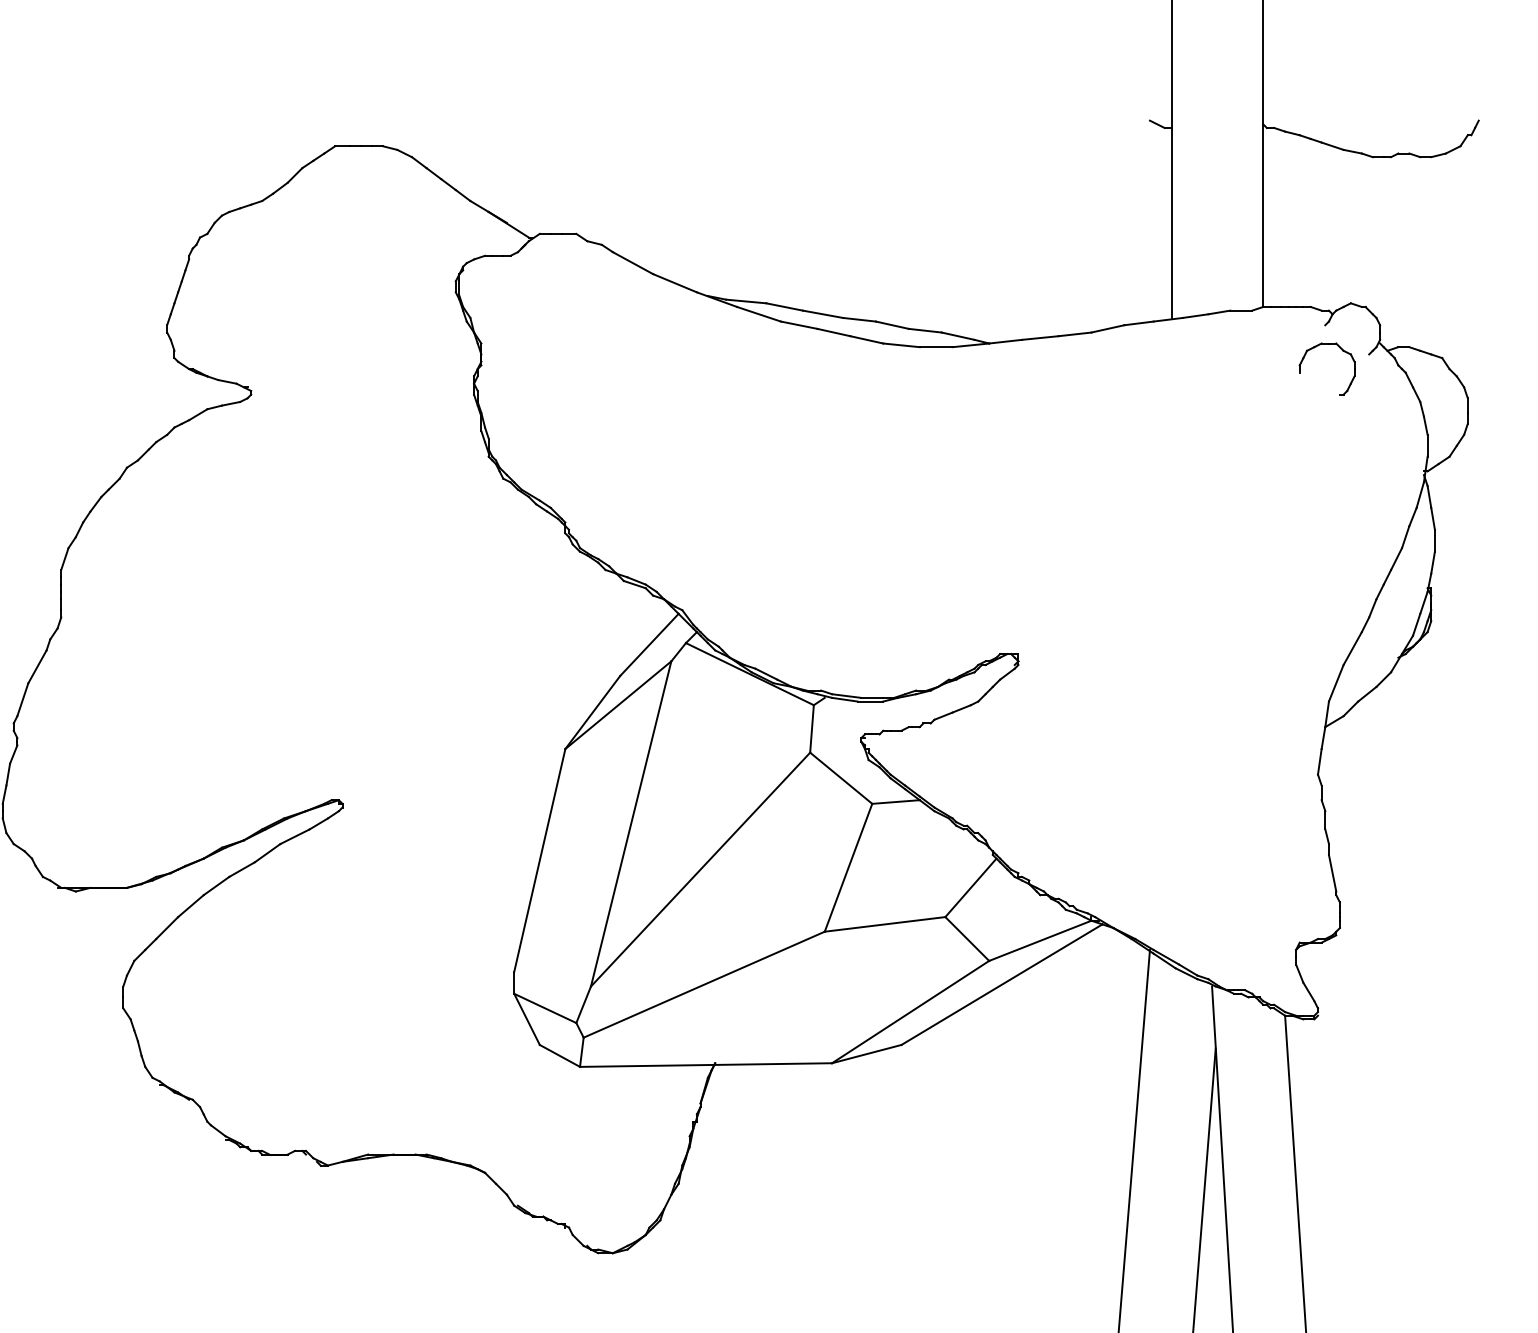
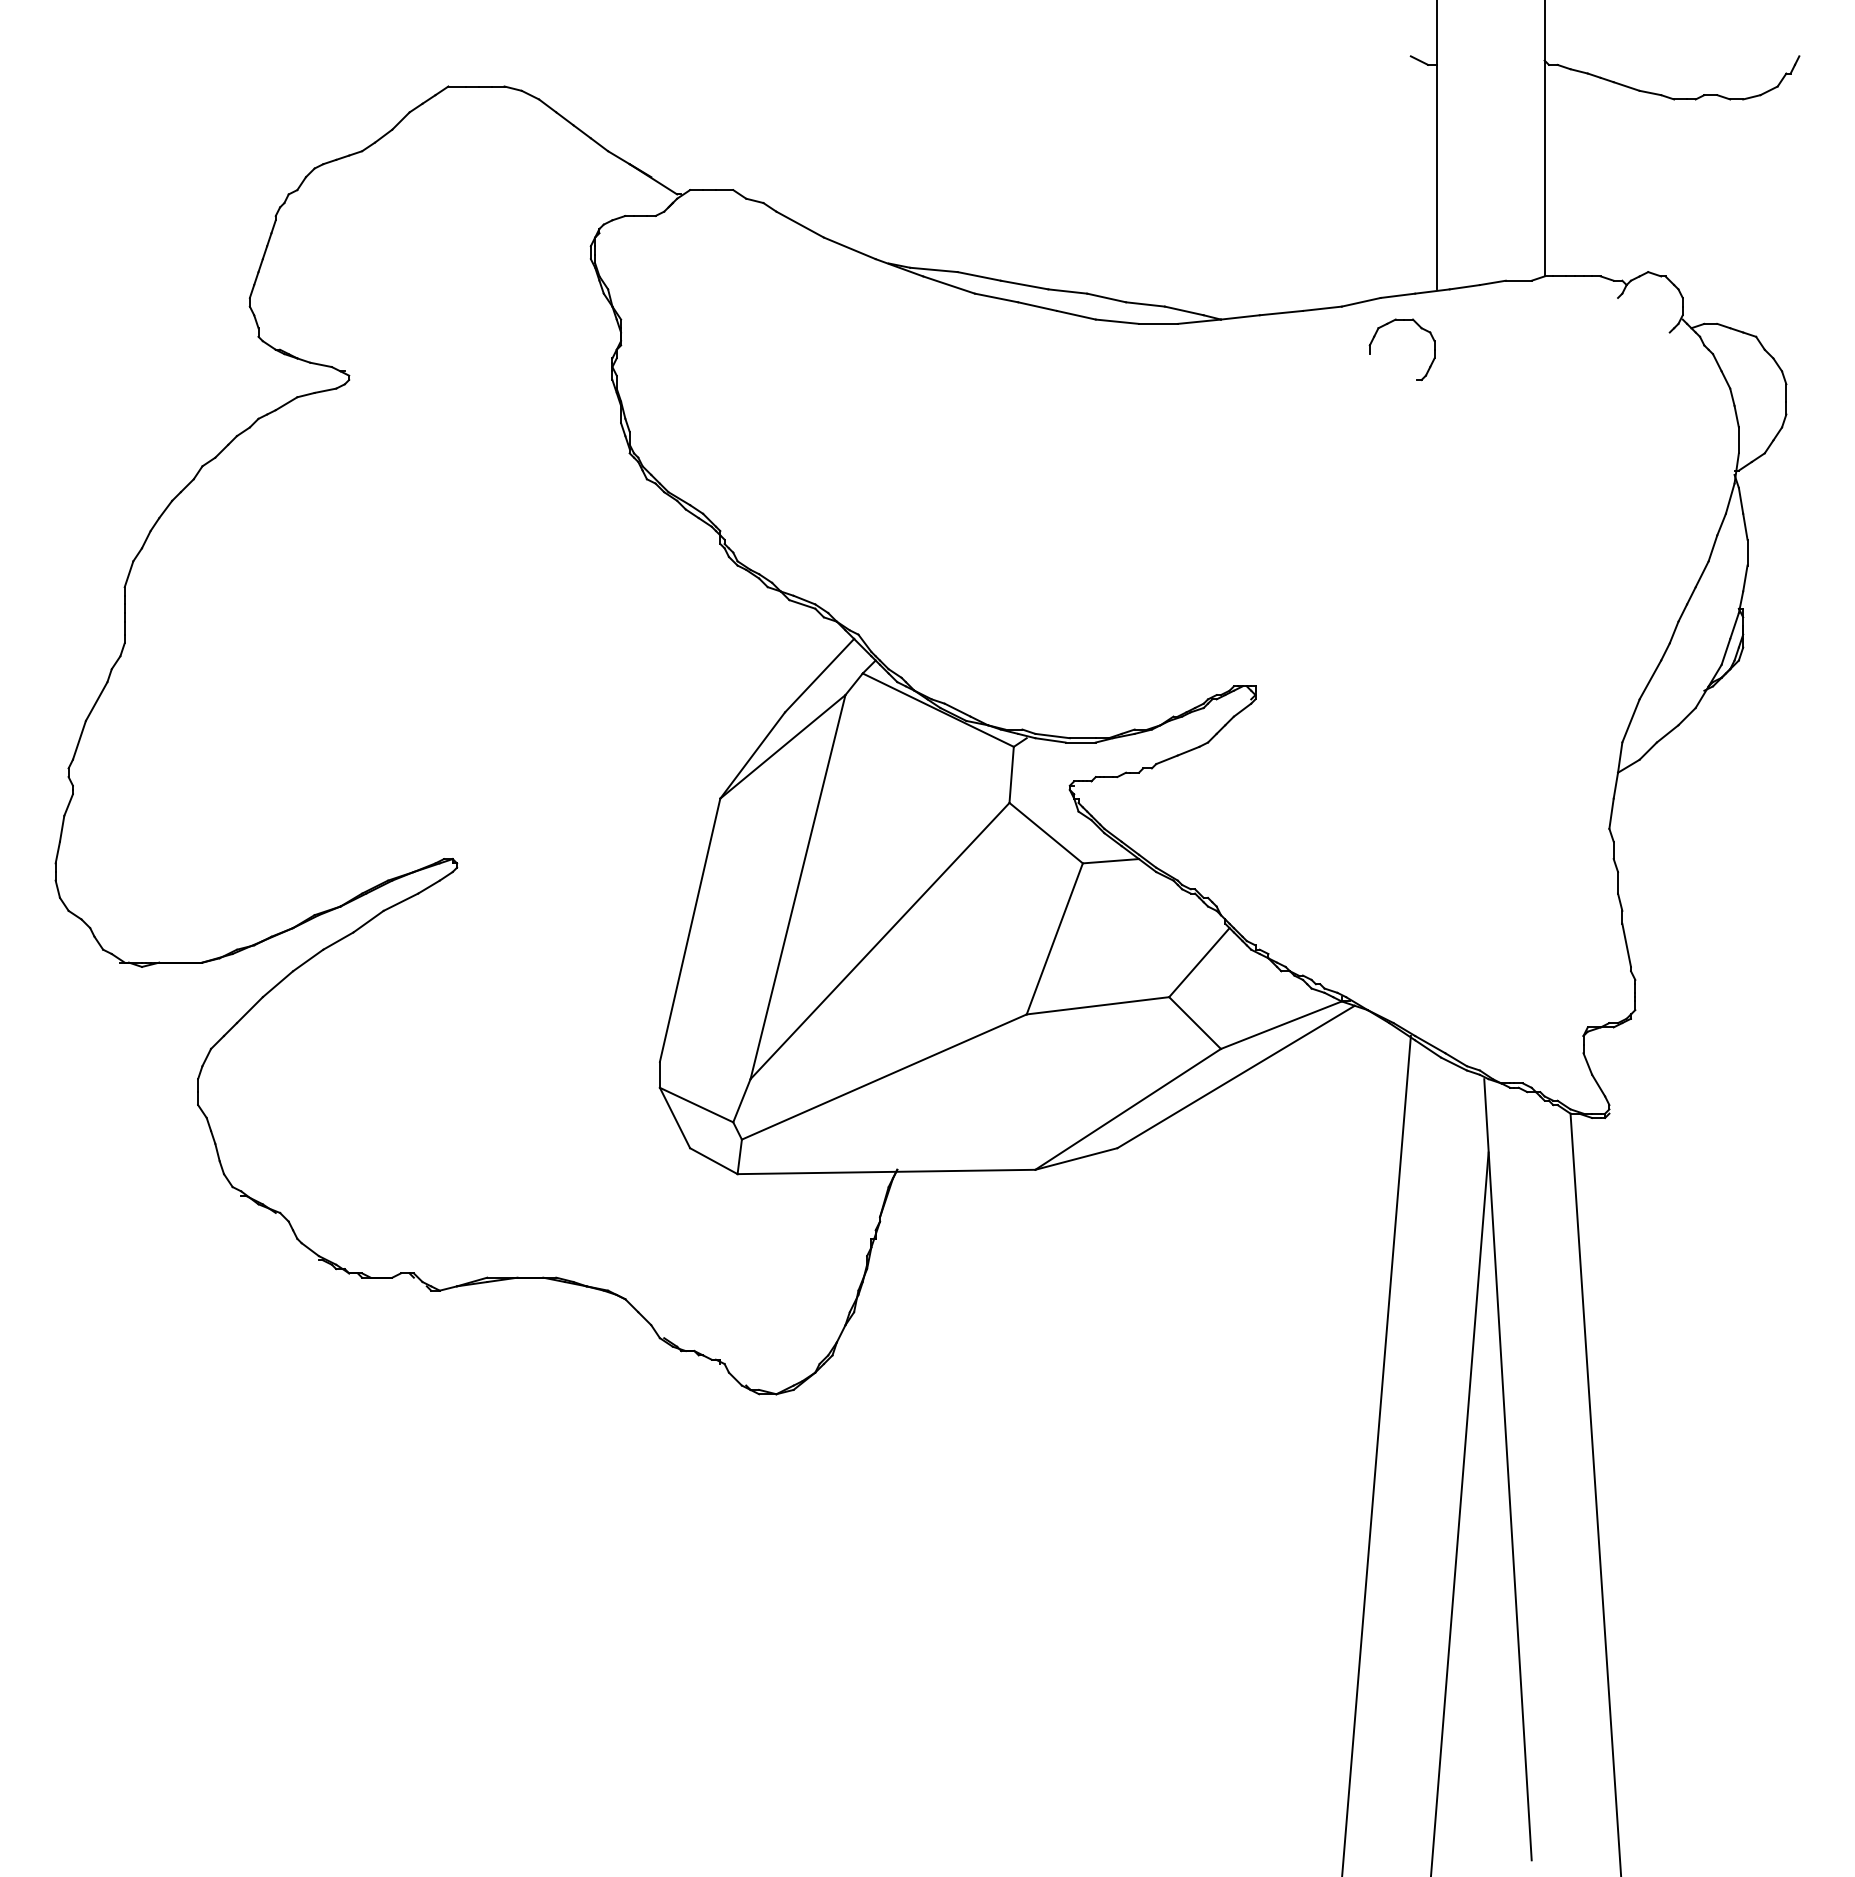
part: (1315, 347) -> (1388, 324), moved

